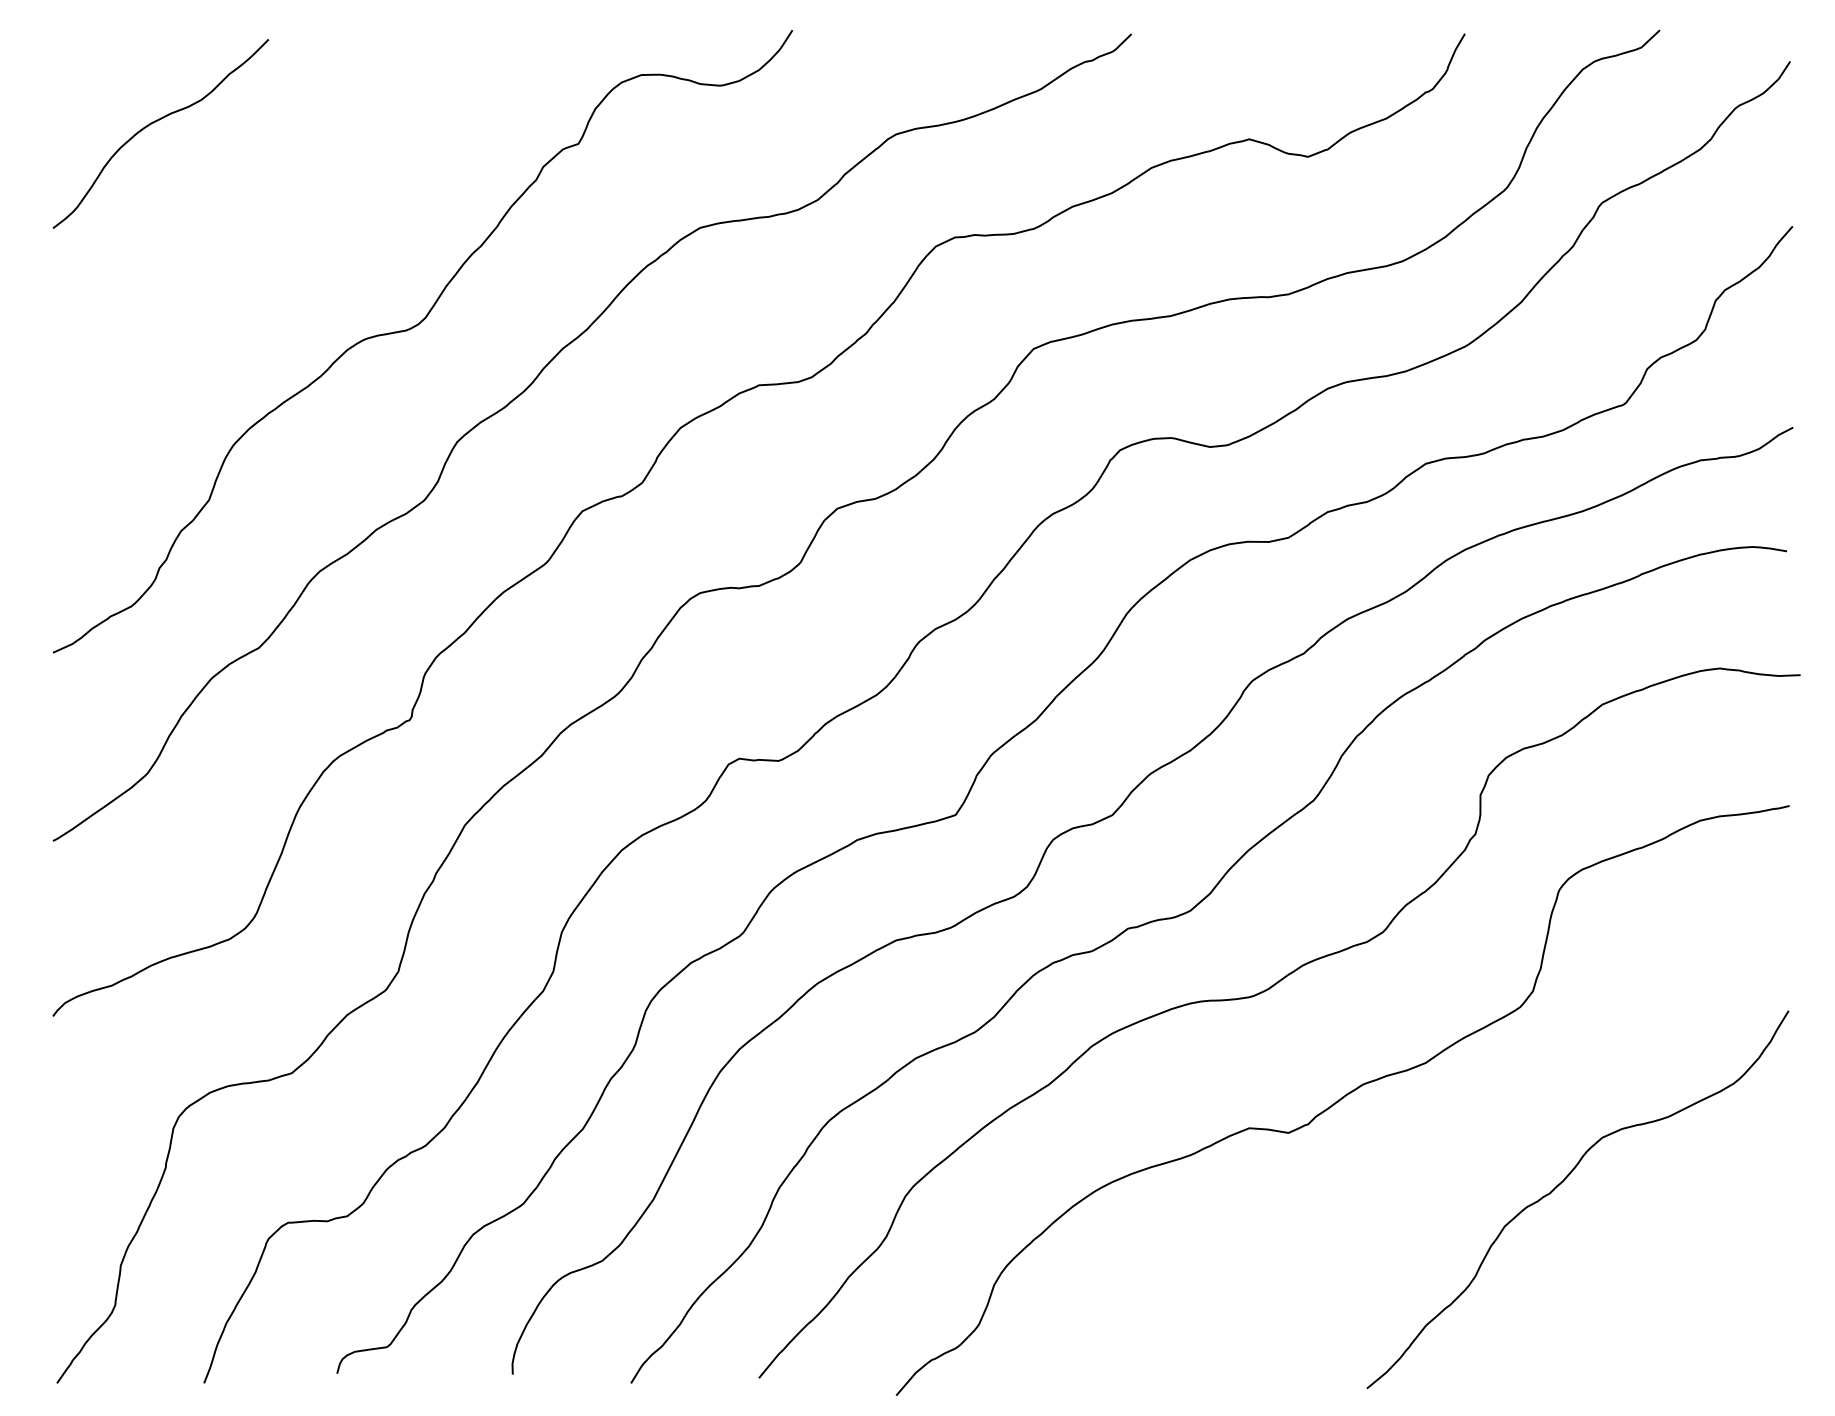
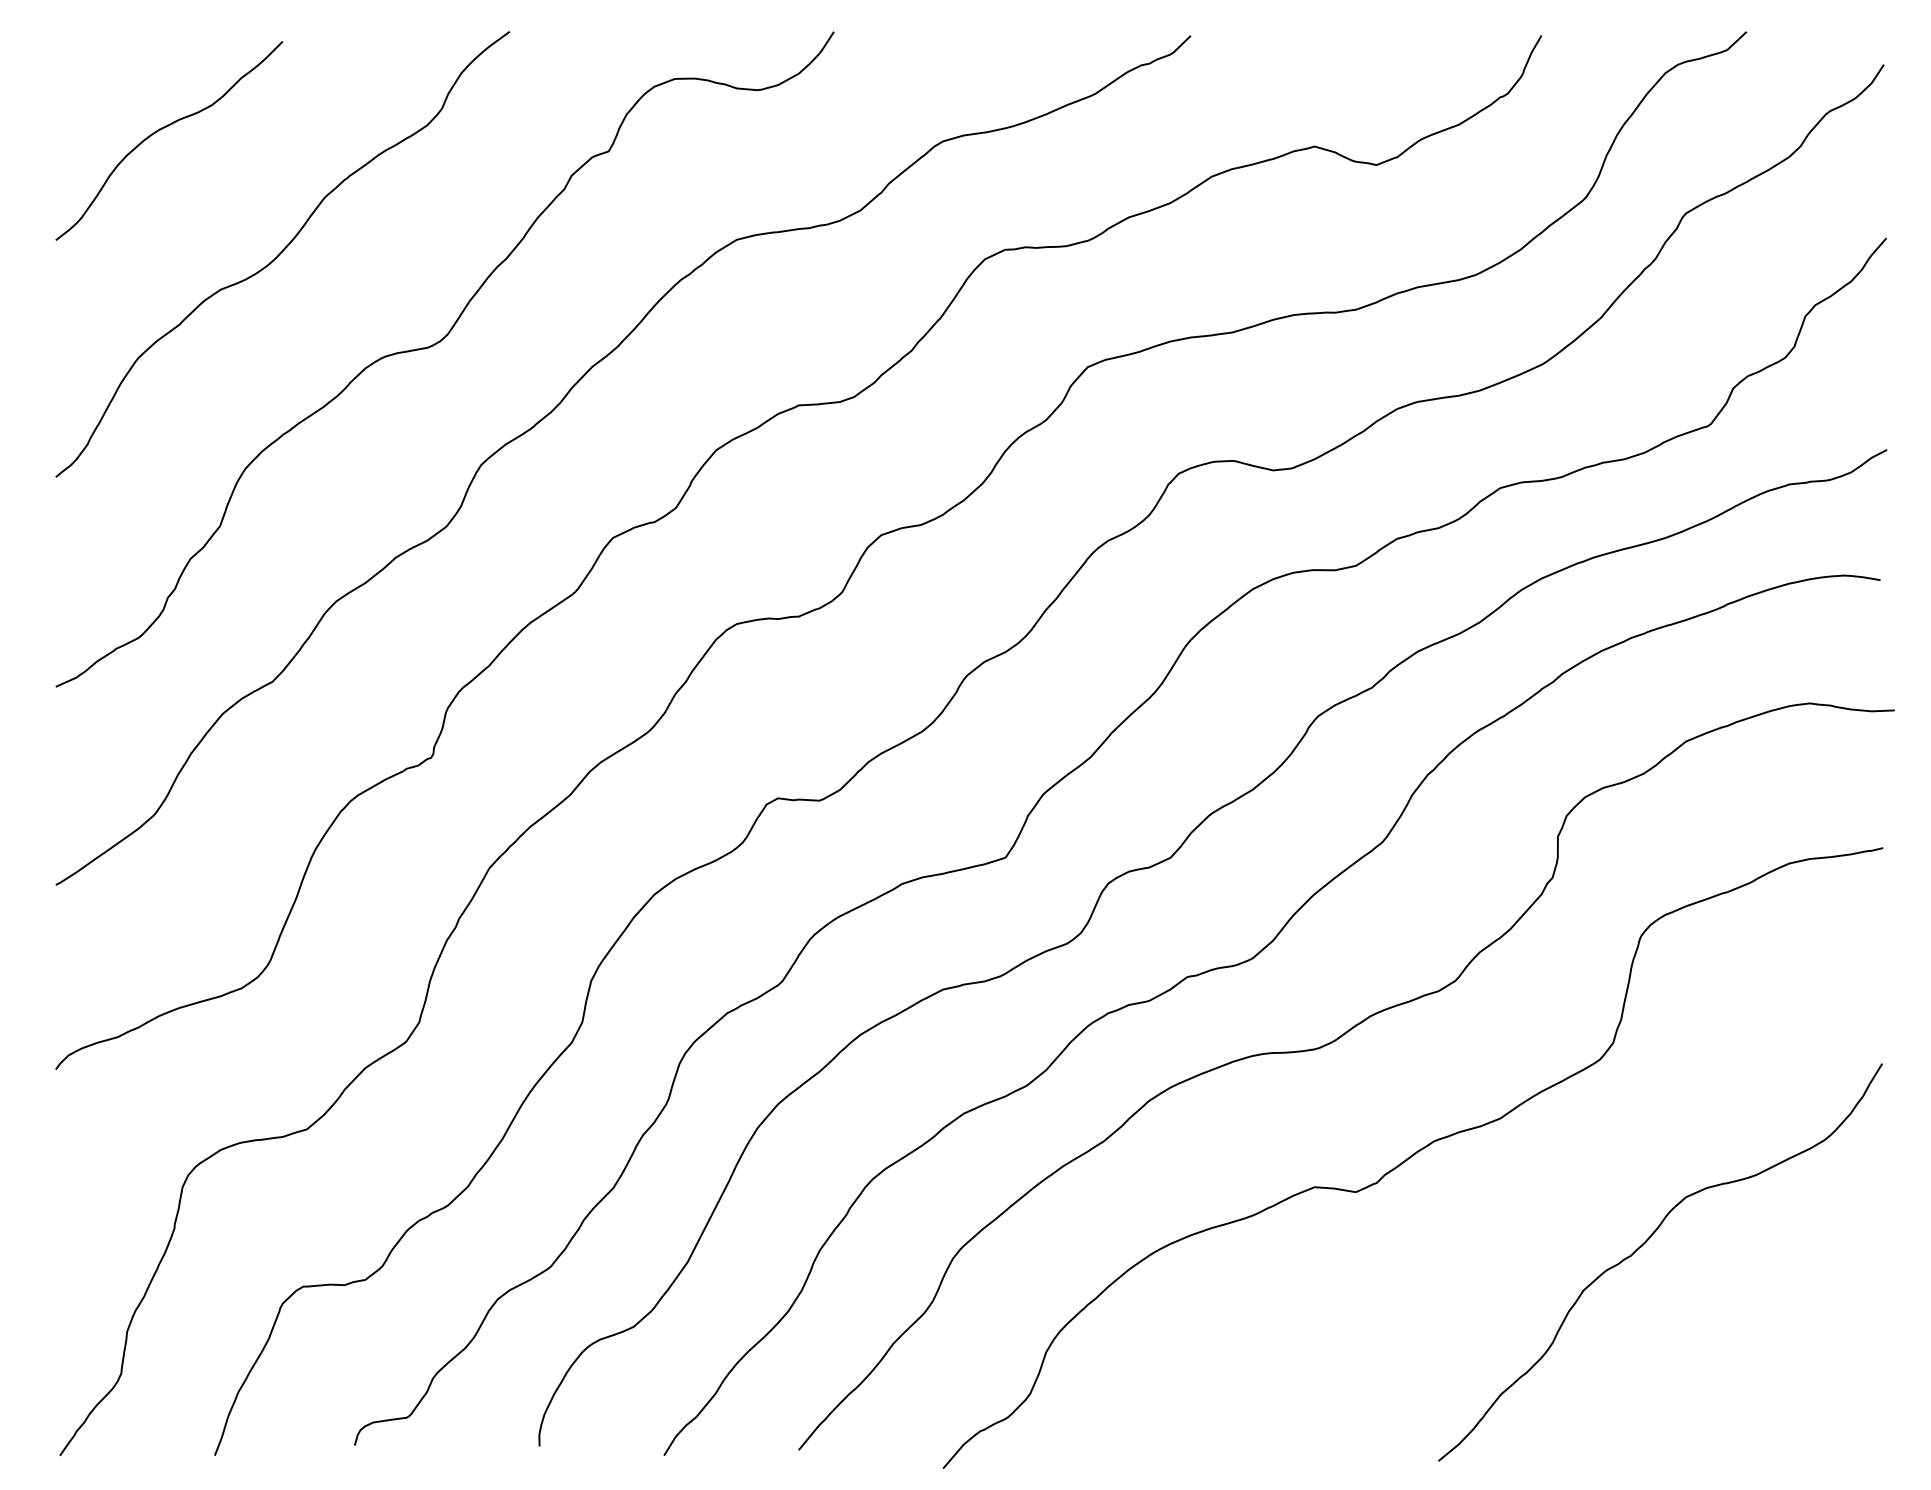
curve: (267, 240) -> (281, 253), added

